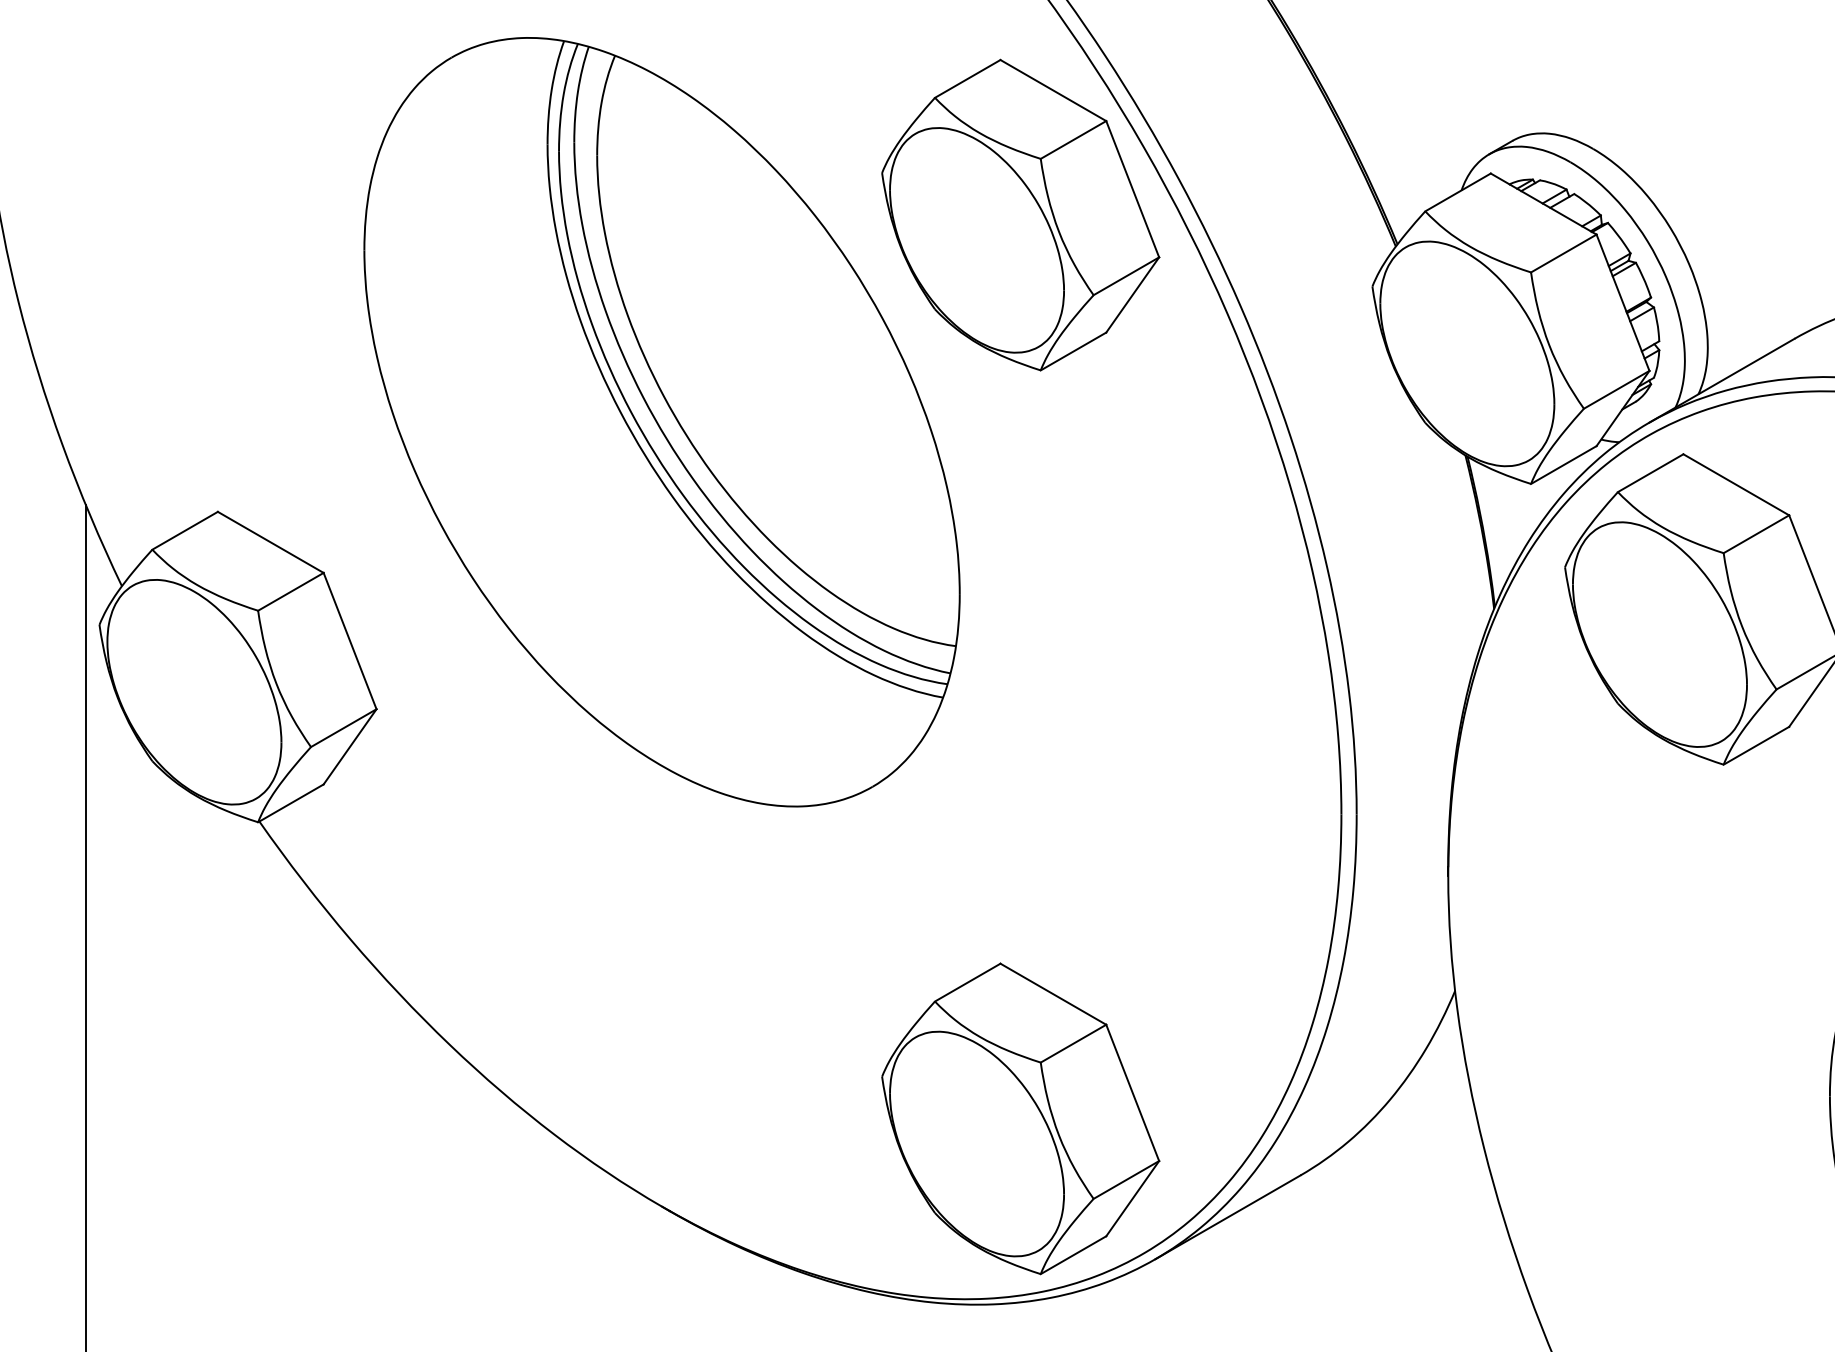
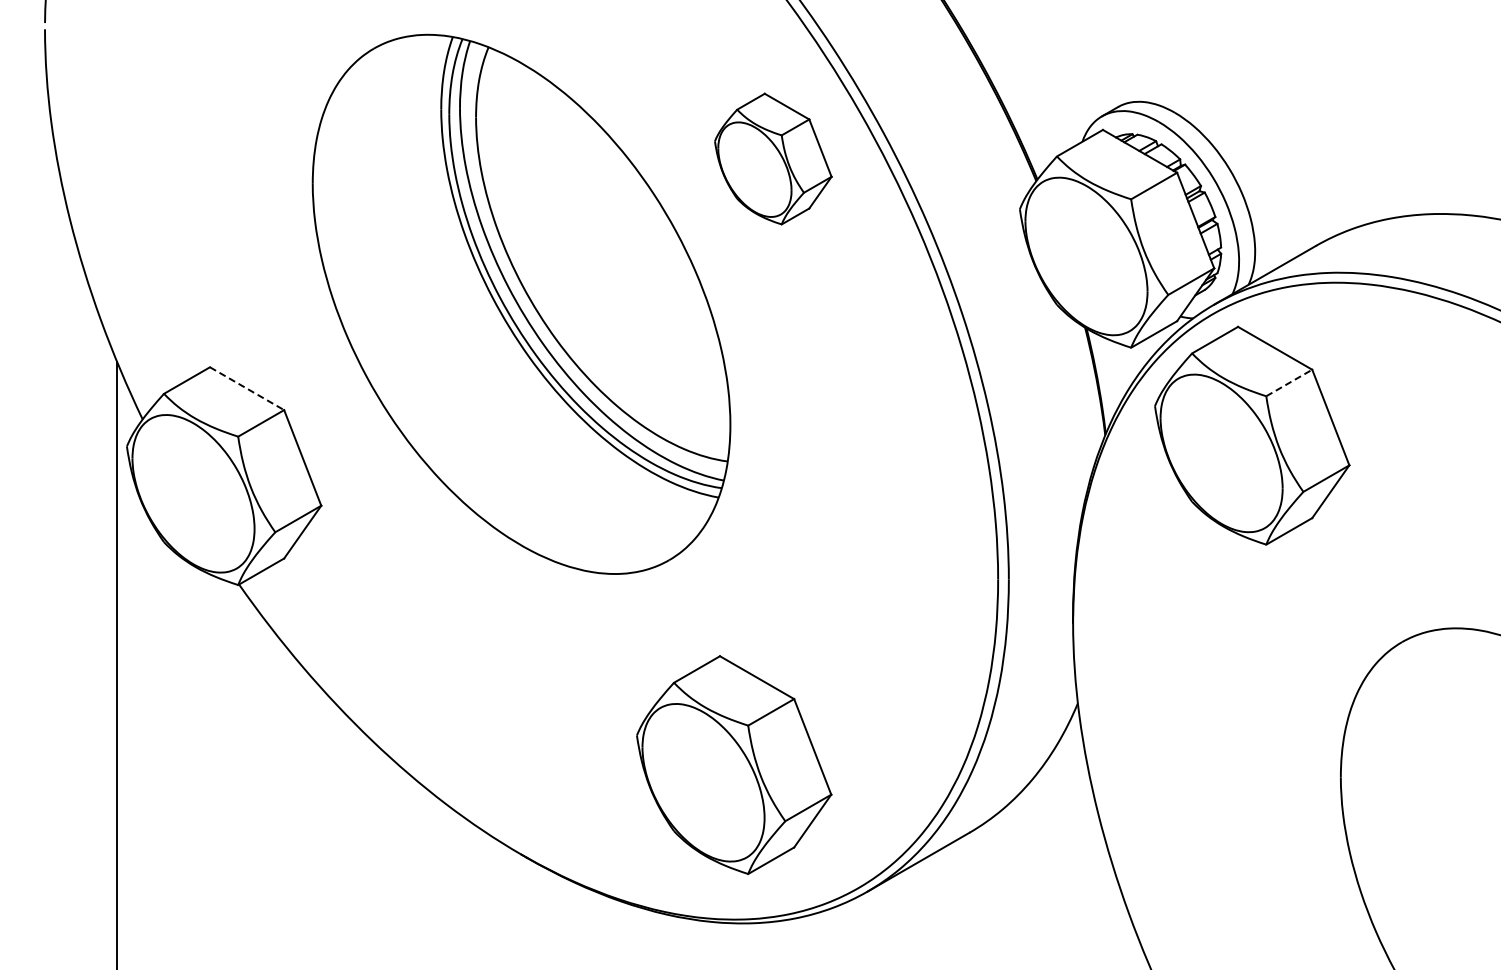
part: (1021, 214) -> (773, 158), size x0.6
line: (1756, 533) -> (1289, 382), solid -> dashed
line: (271, 542) -> (247, 388), solid -> dashed
part: (1021, 1118) -> (734, 764), moved

